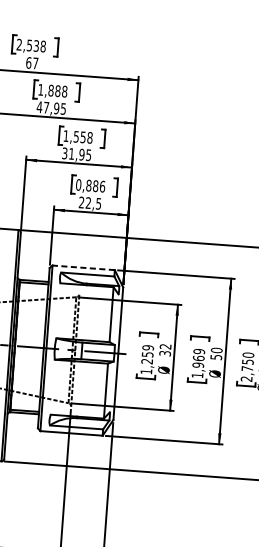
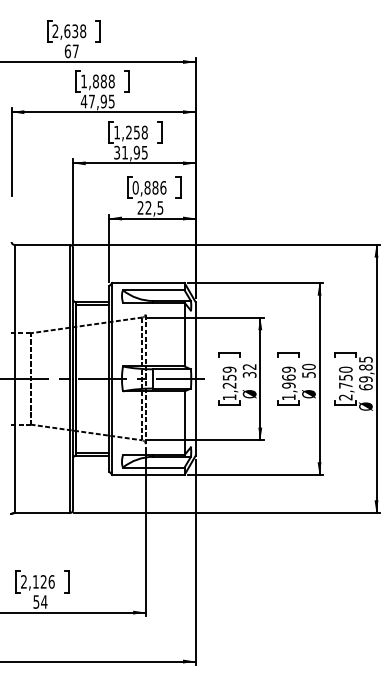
text: (29, 45) -> (67, 31), 2,538 -> 2,638
text: (75, 136) -> (128, 132), 1,558 -> 1,258
line: (83, 267) -> (148, 282), dashed -> solid

